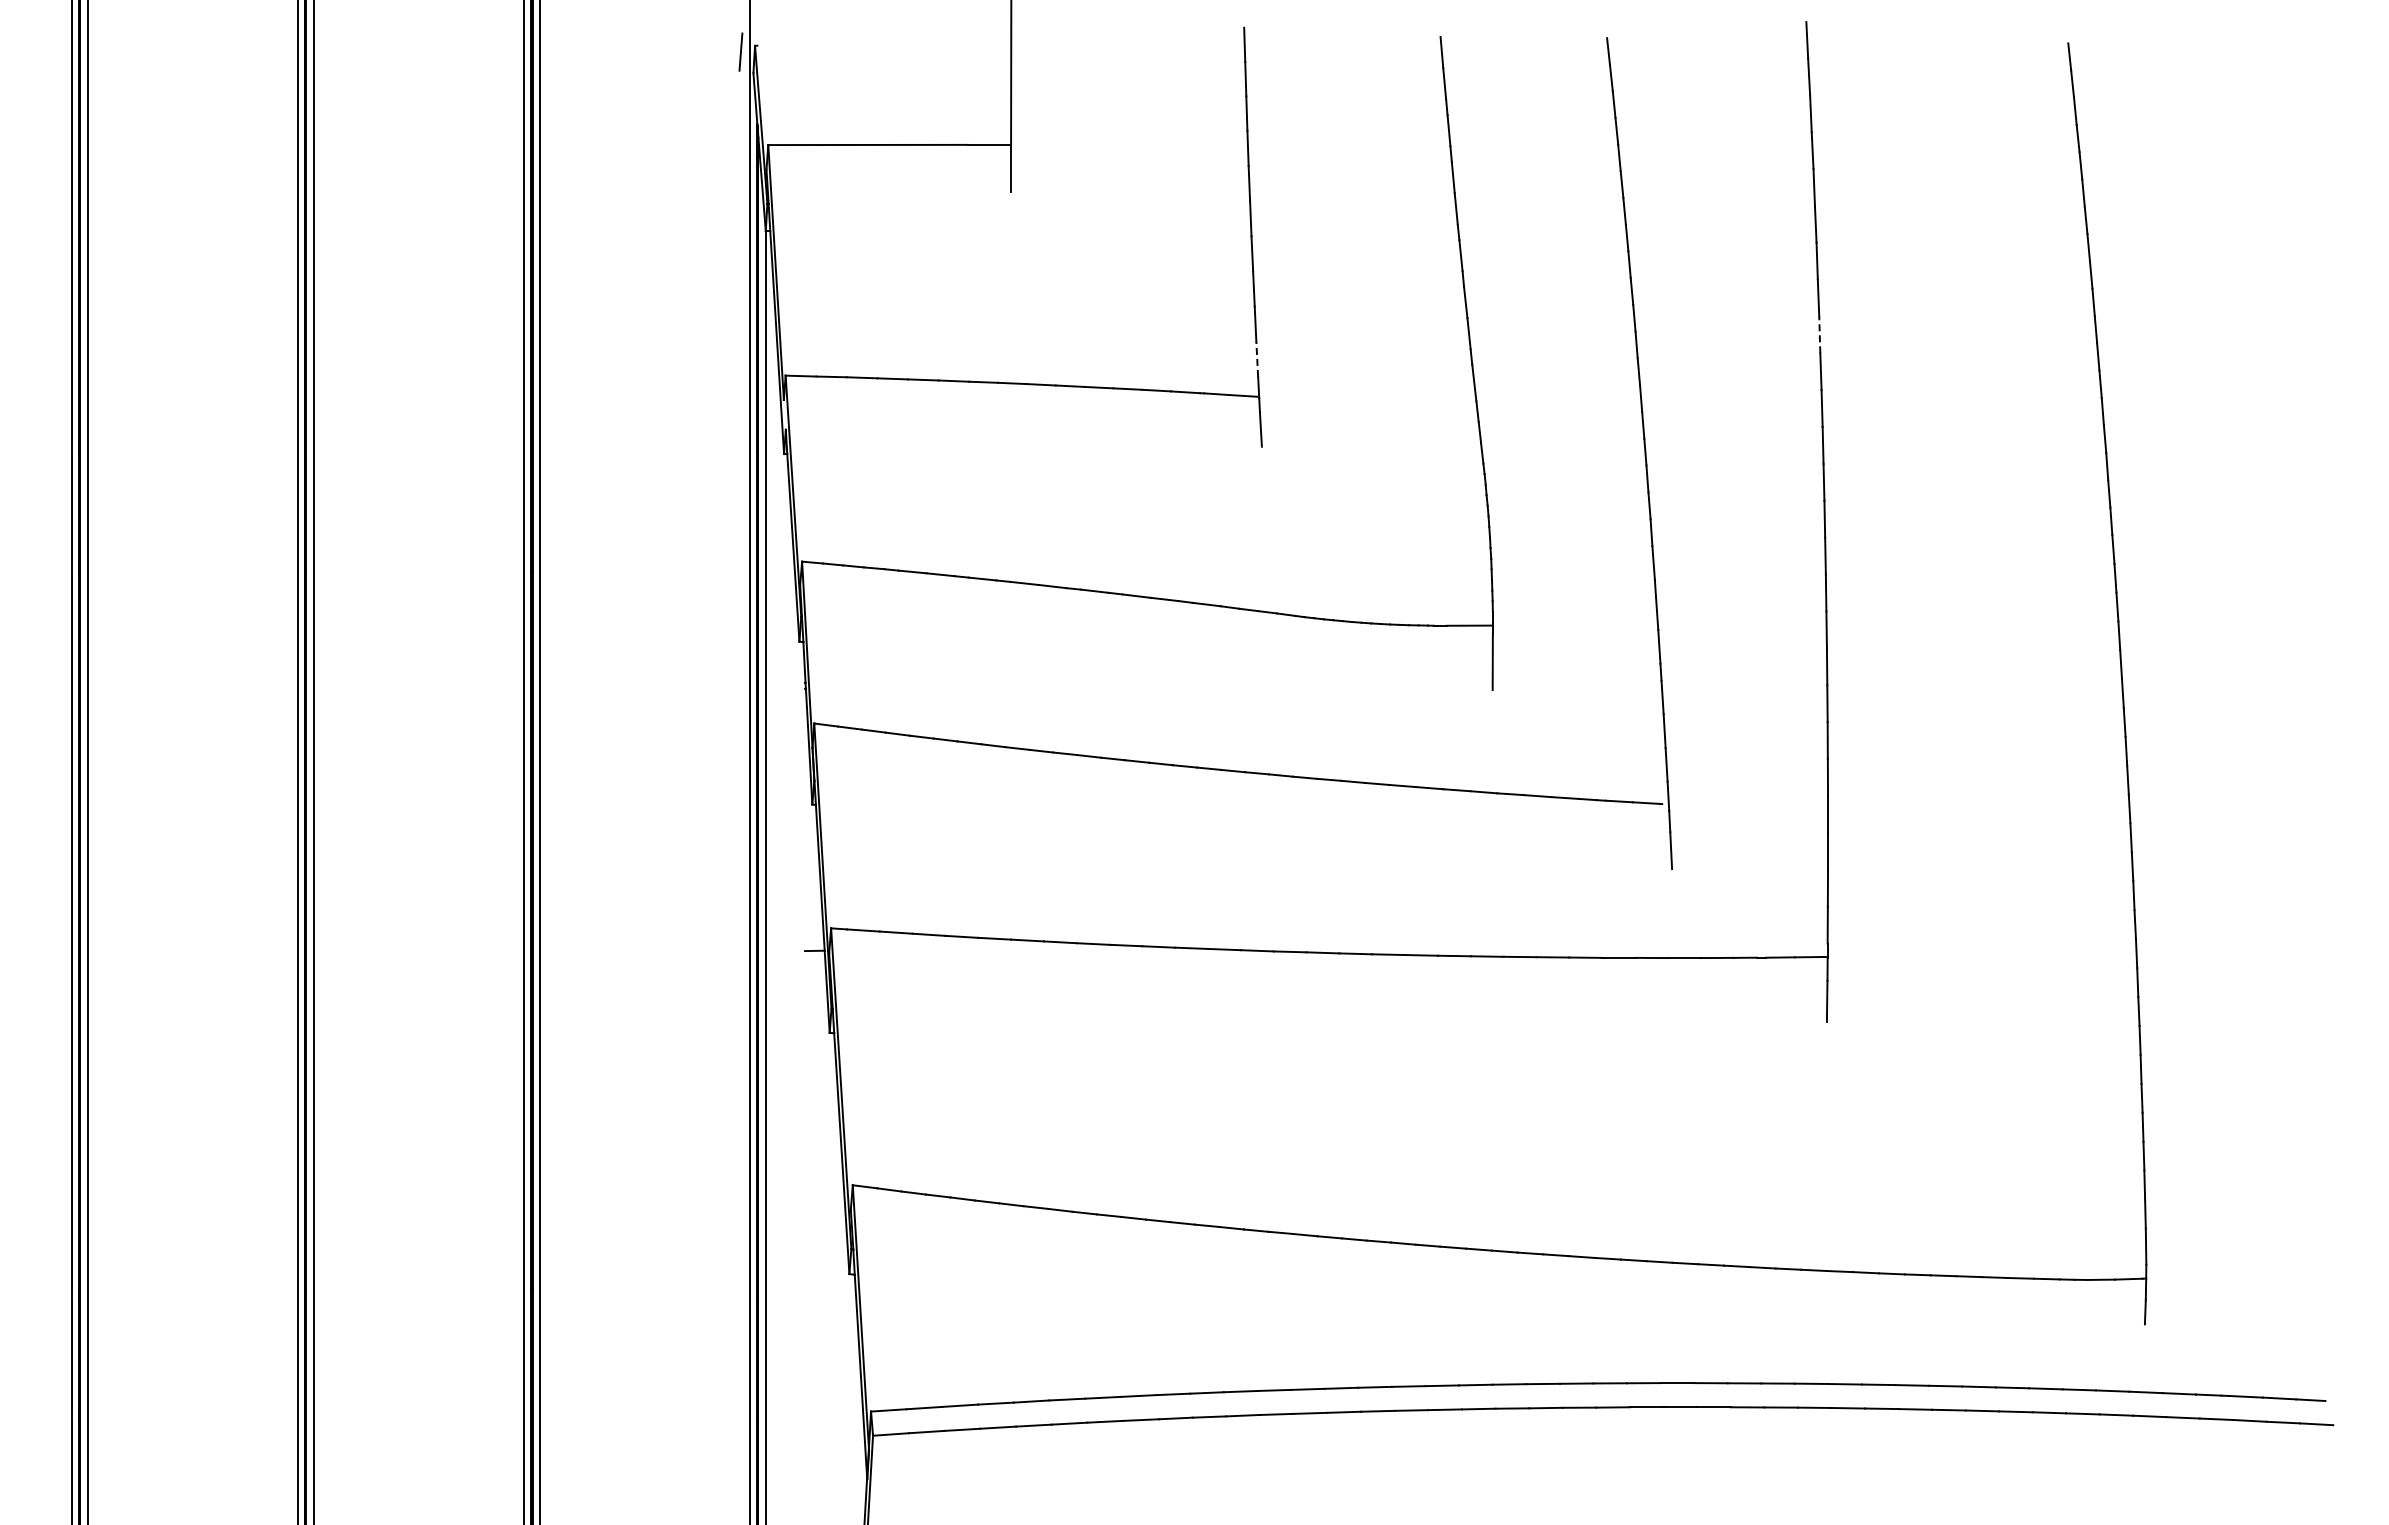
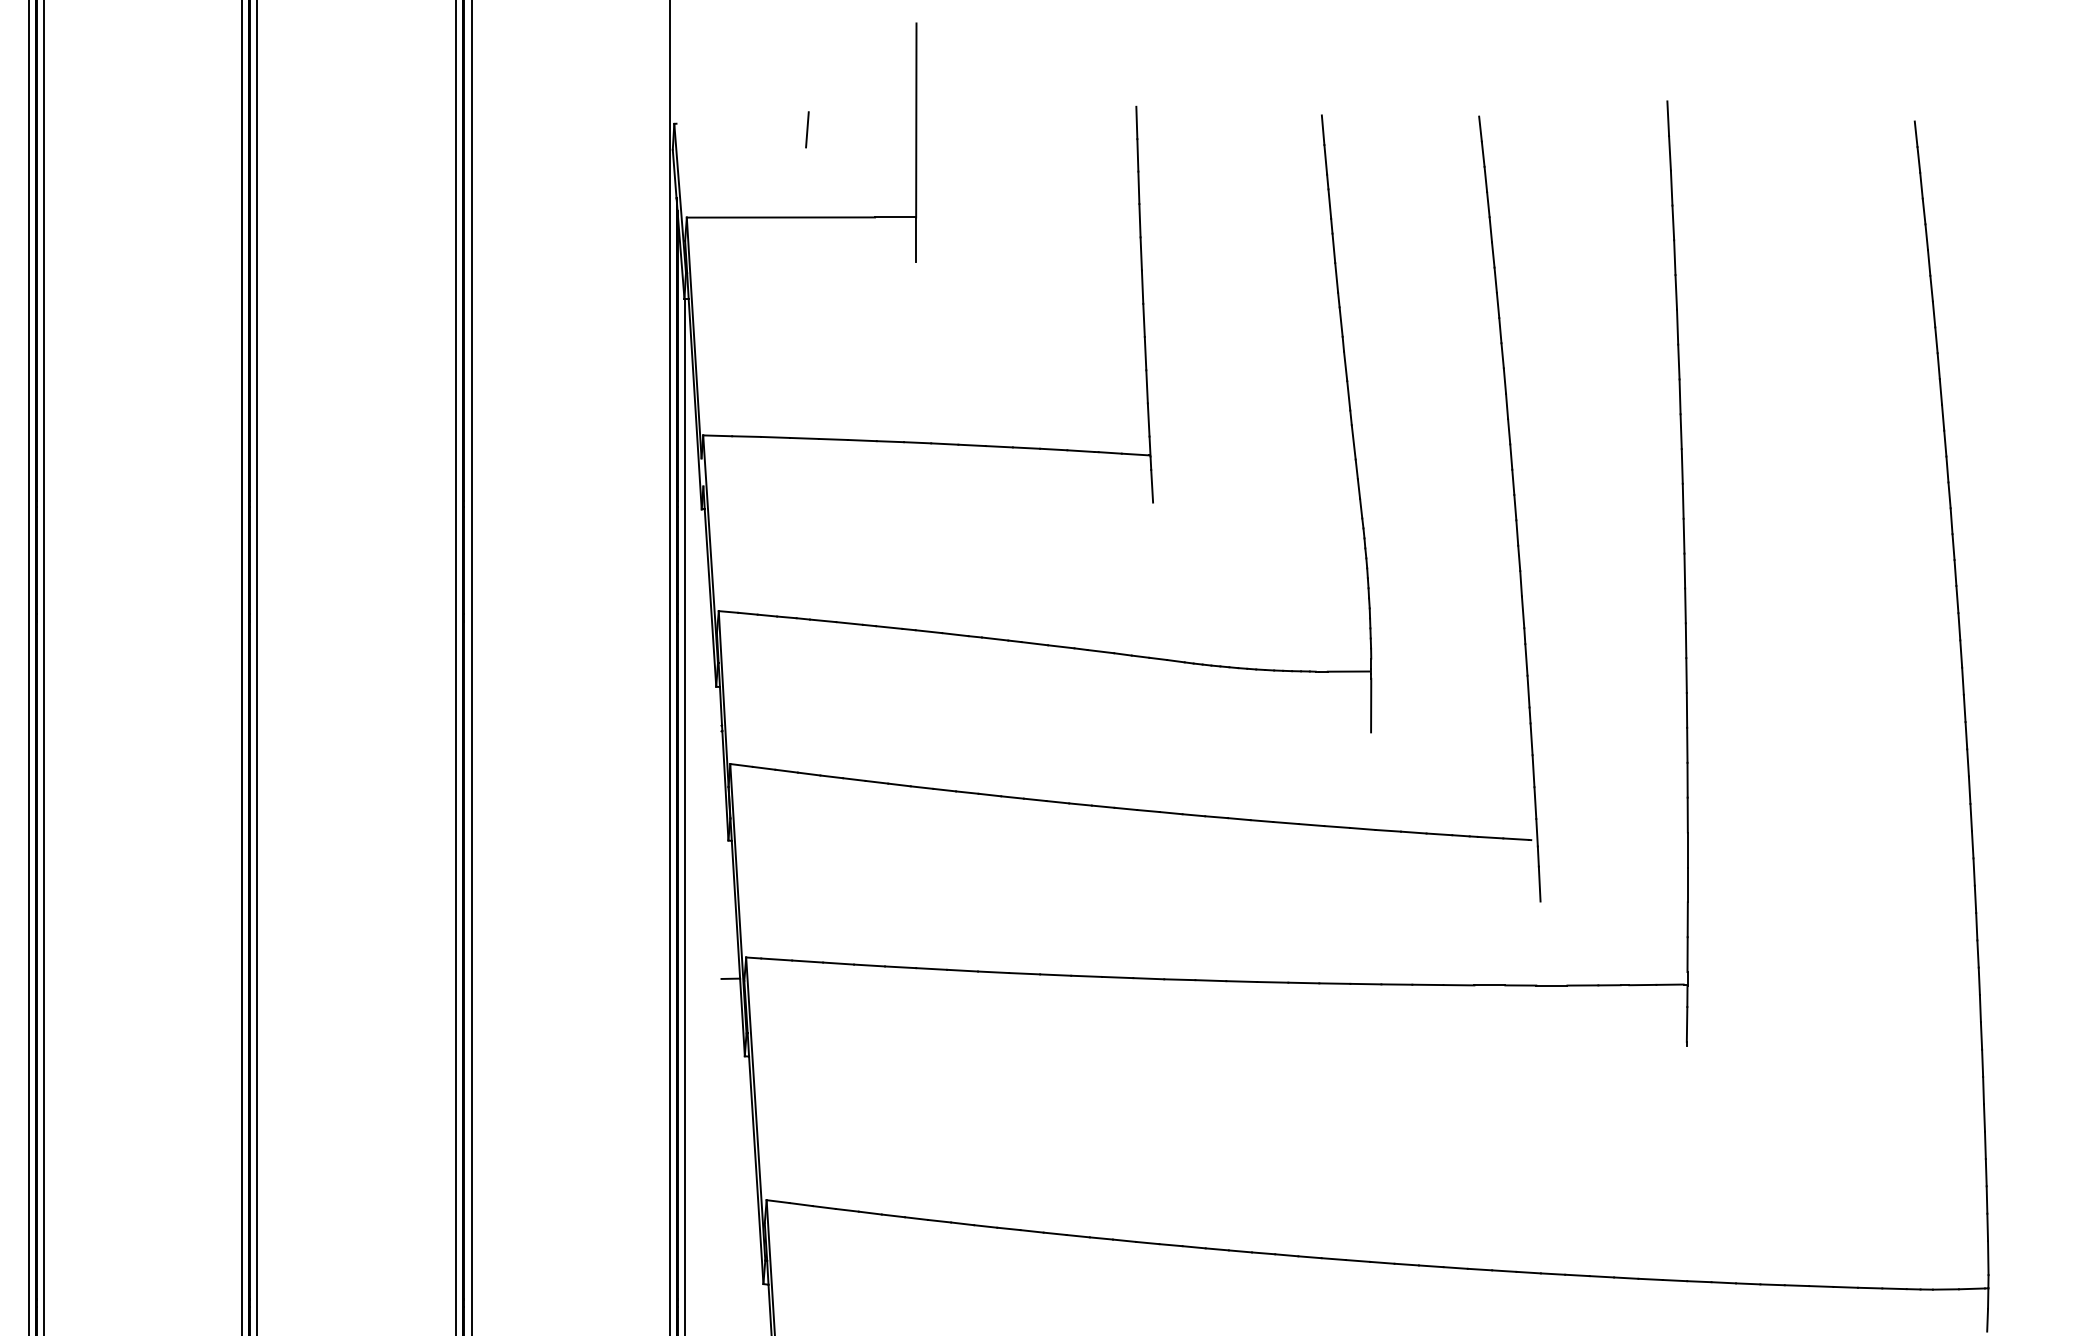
line: (740, 51) -> (806, 129), moved
line: (1819, 334) -> (1679, 396), dashed -> solid
line: (1257, 359) -> (1148, 420), dashed -> solid

